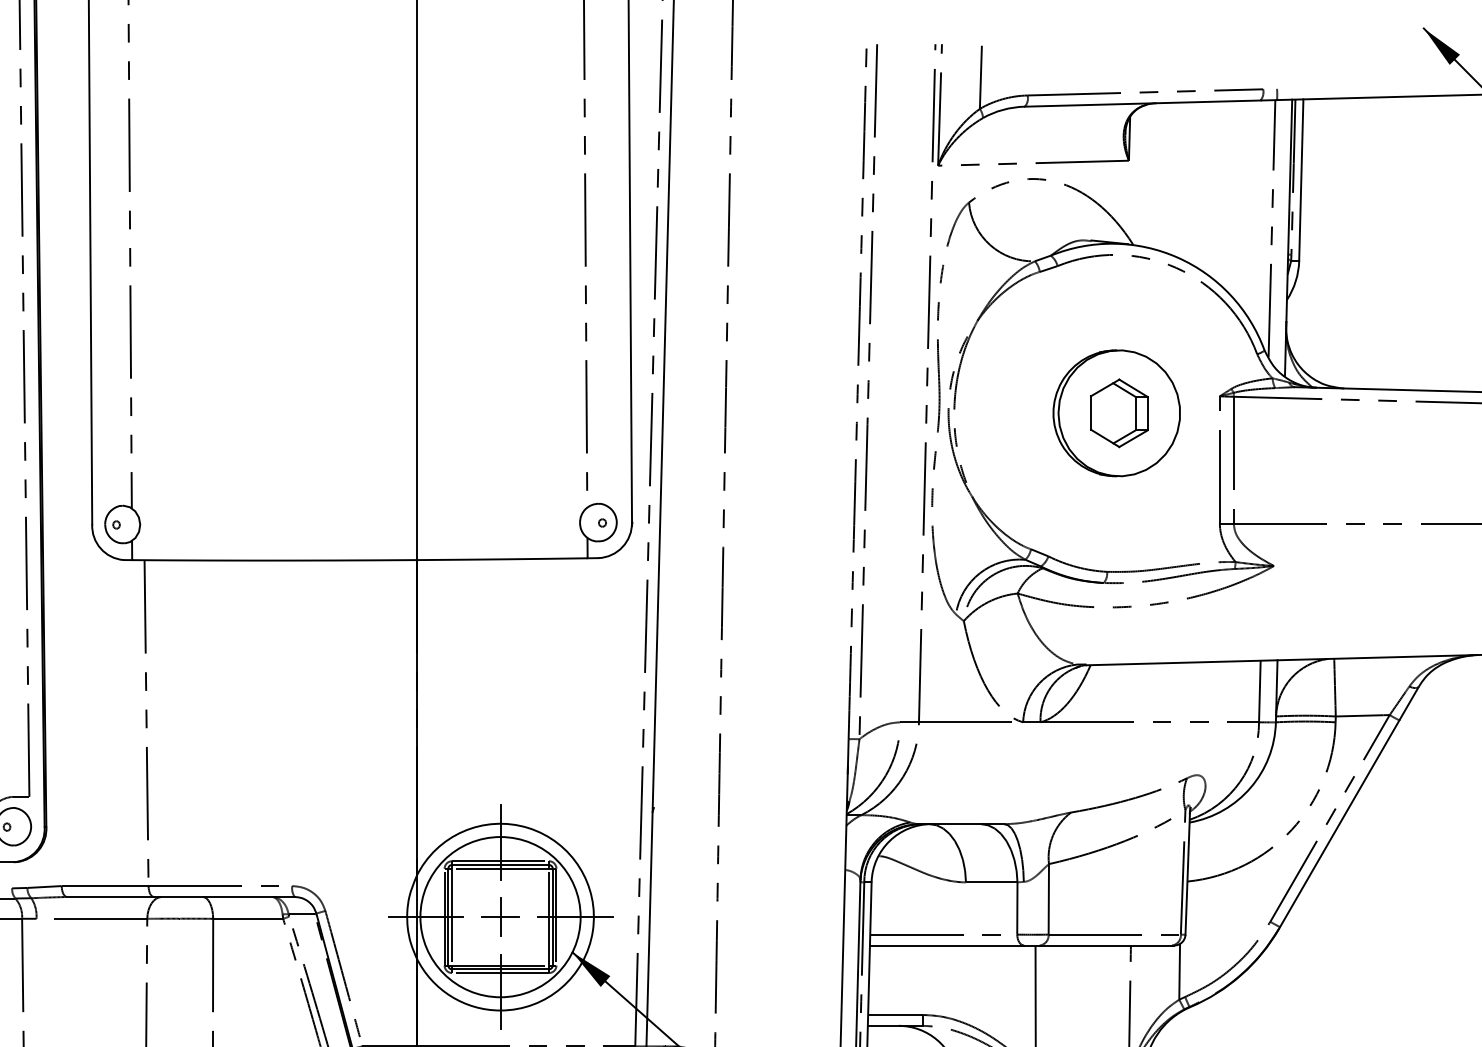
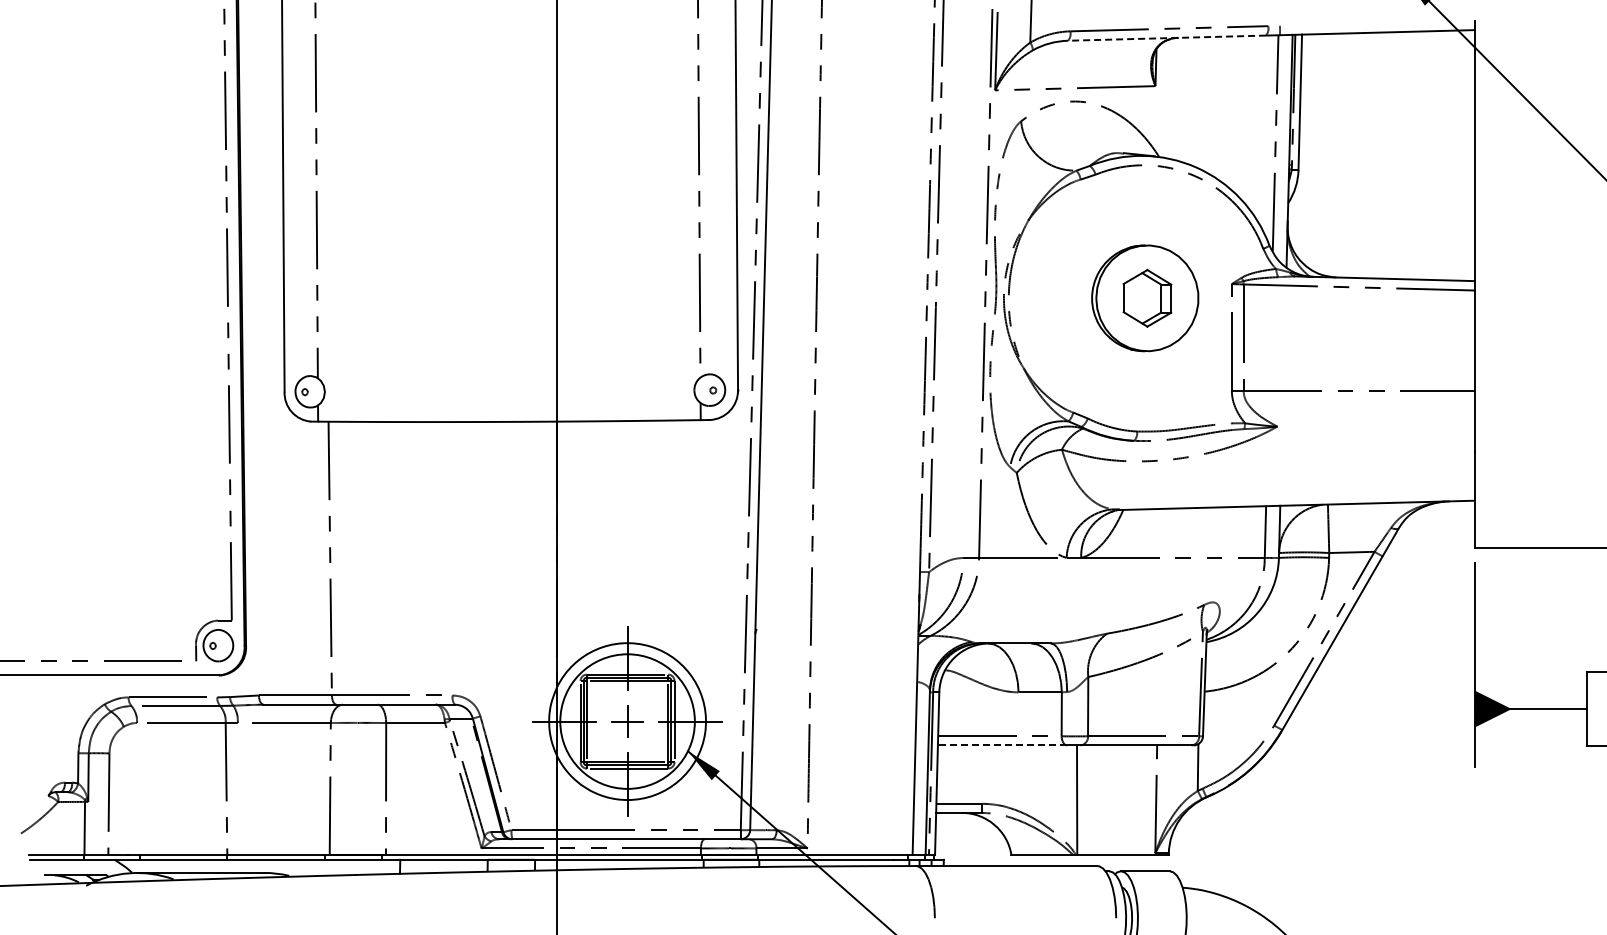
line: (1143, 103) -> (1167, 38), solid -> dashed
line: (946, 945) -> (1002, 745), solid -> dashed

